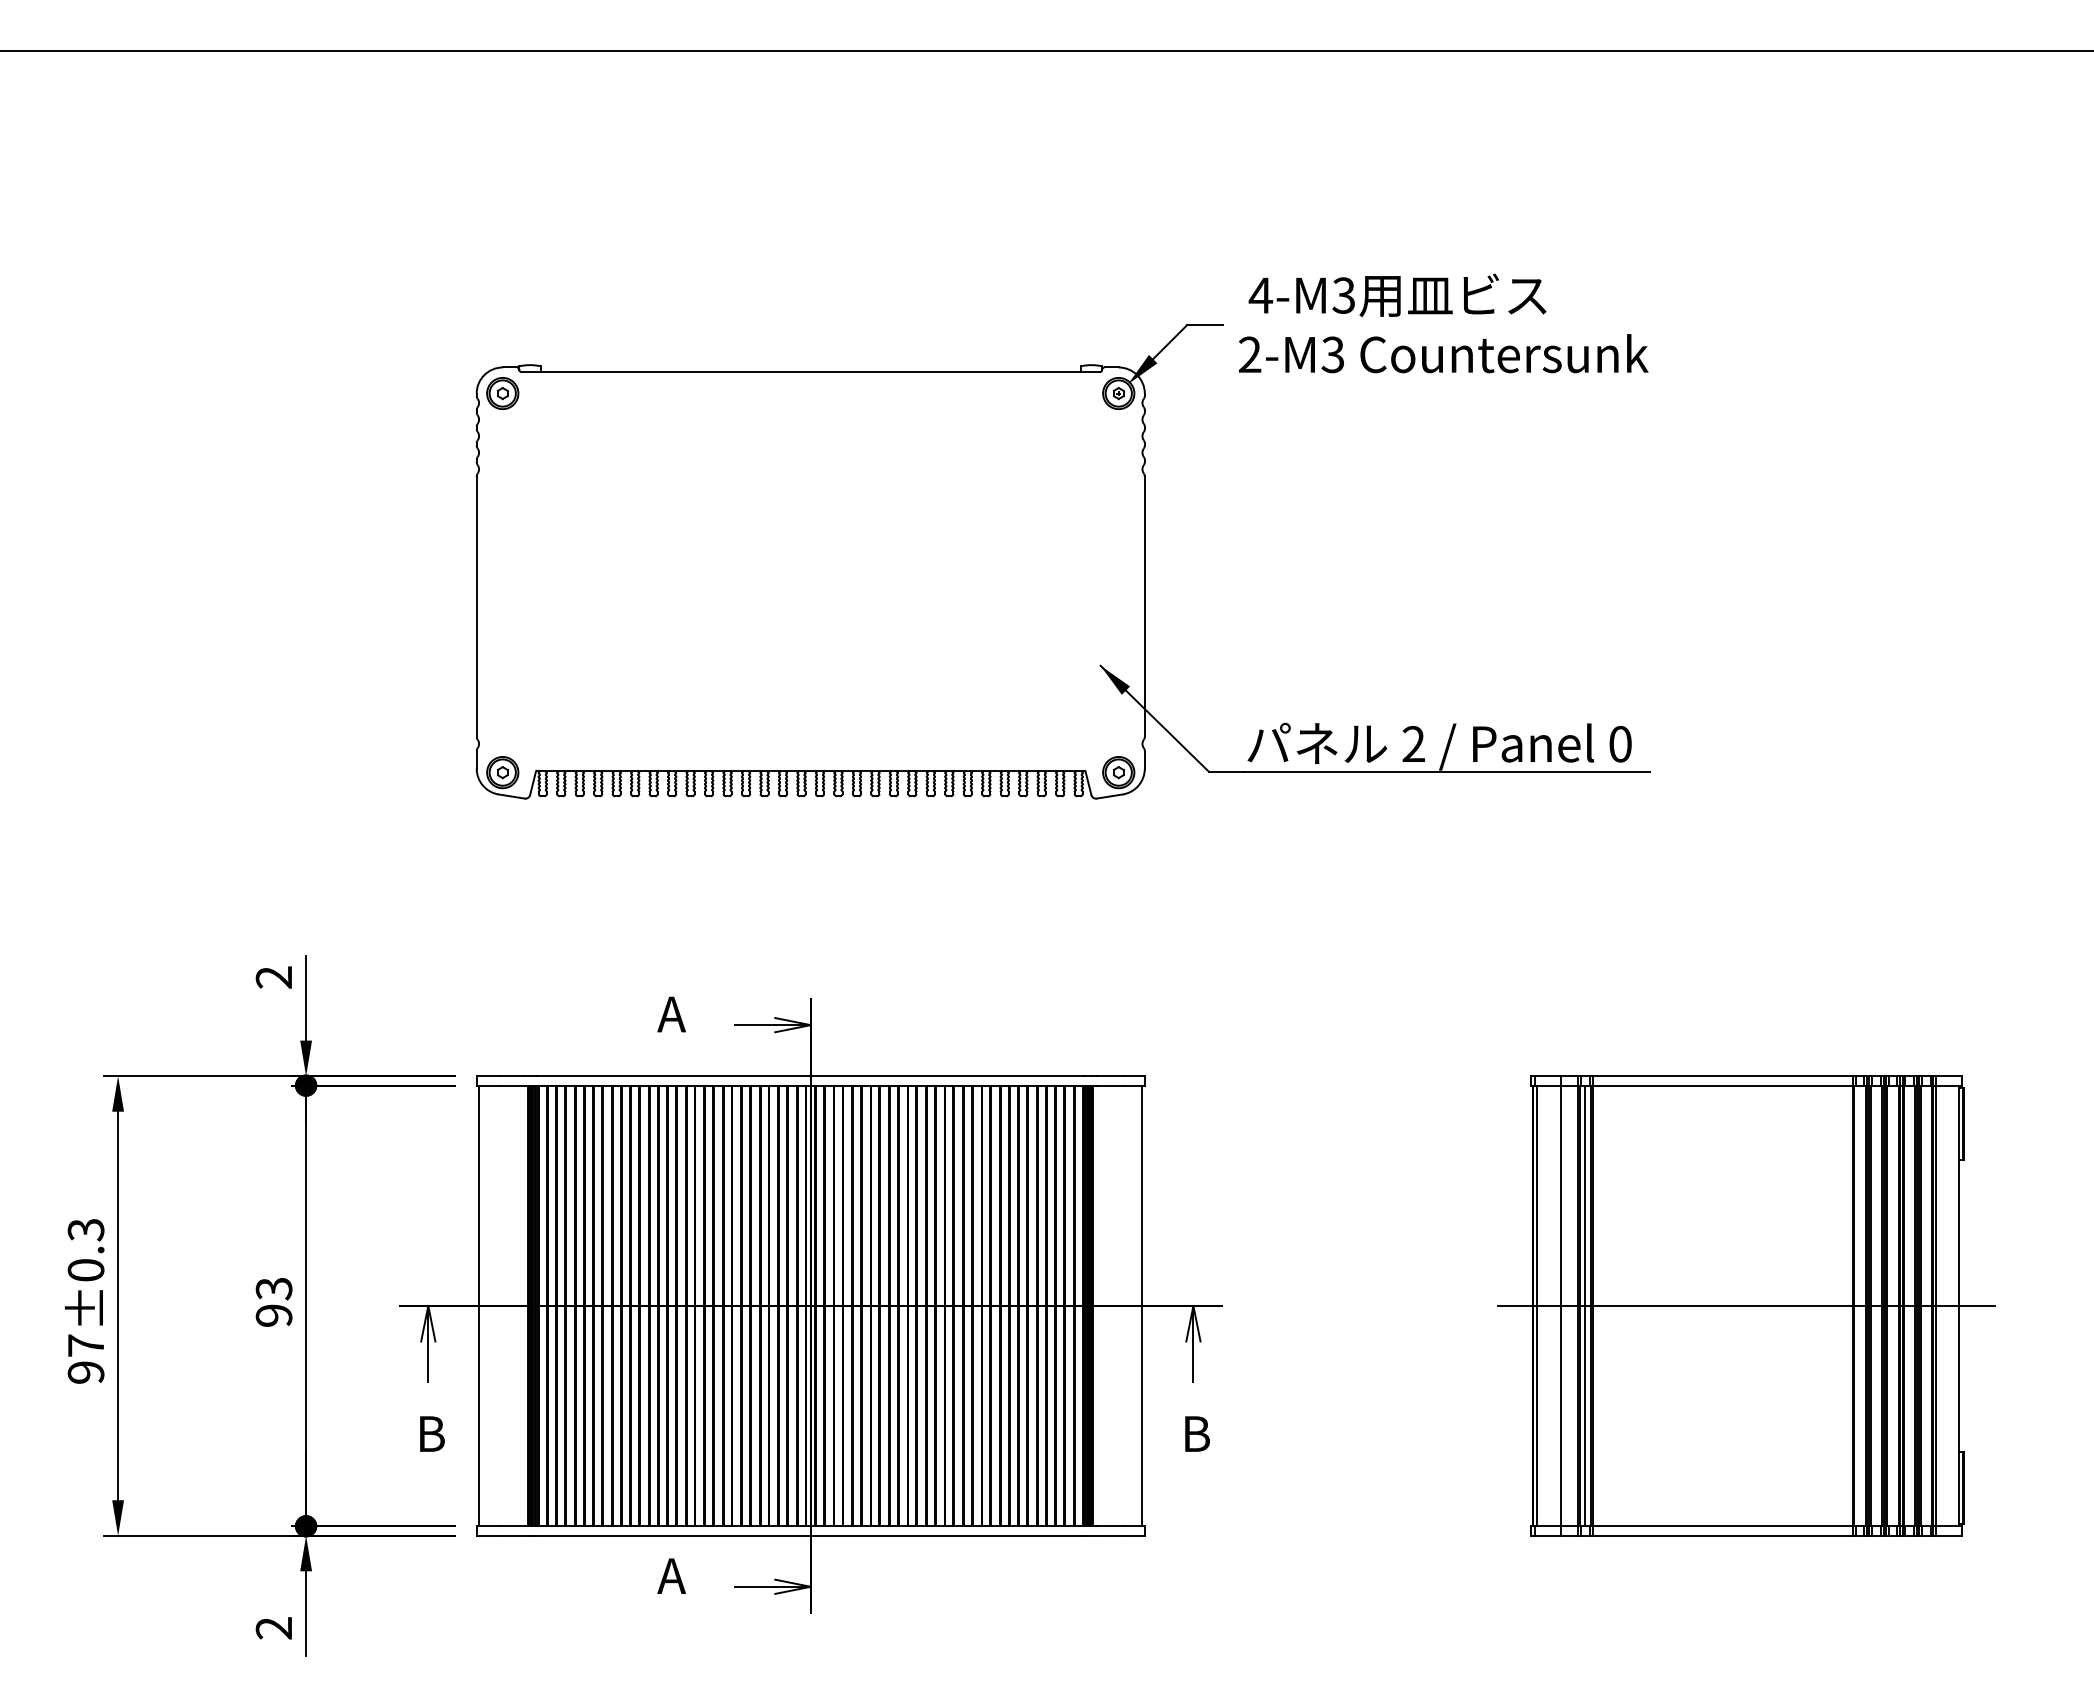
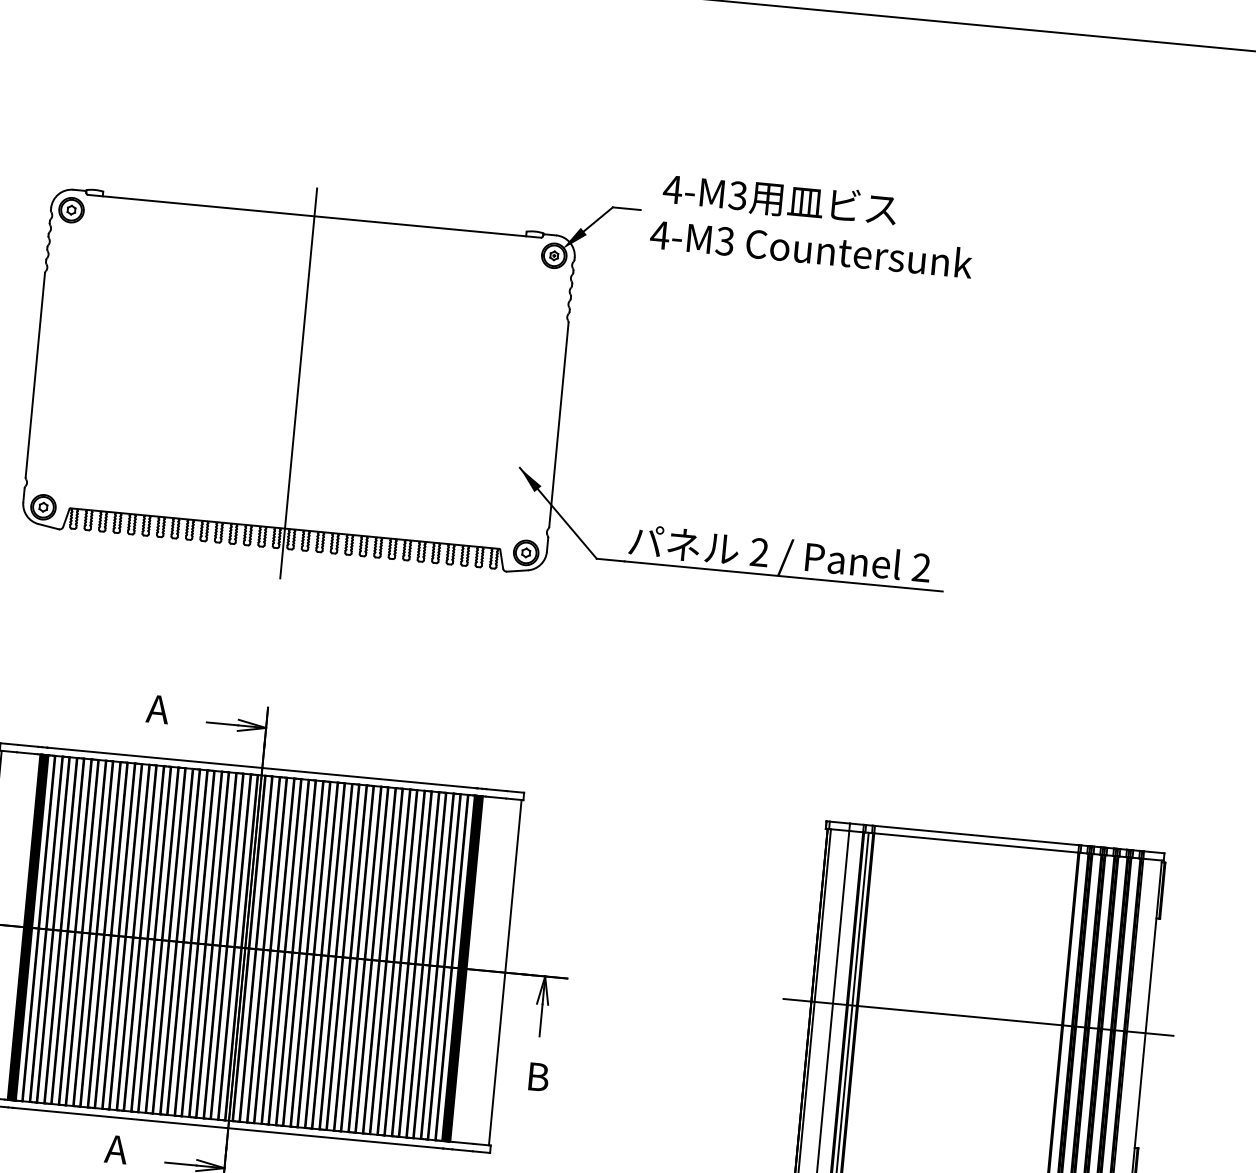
text: (1249, 354) -> (659, 234), 2-M3 -> 4-M3
line: (810, 585) -> (298, 383), added
text: (1620, 744) -> (921, 568), 0 -> 2

